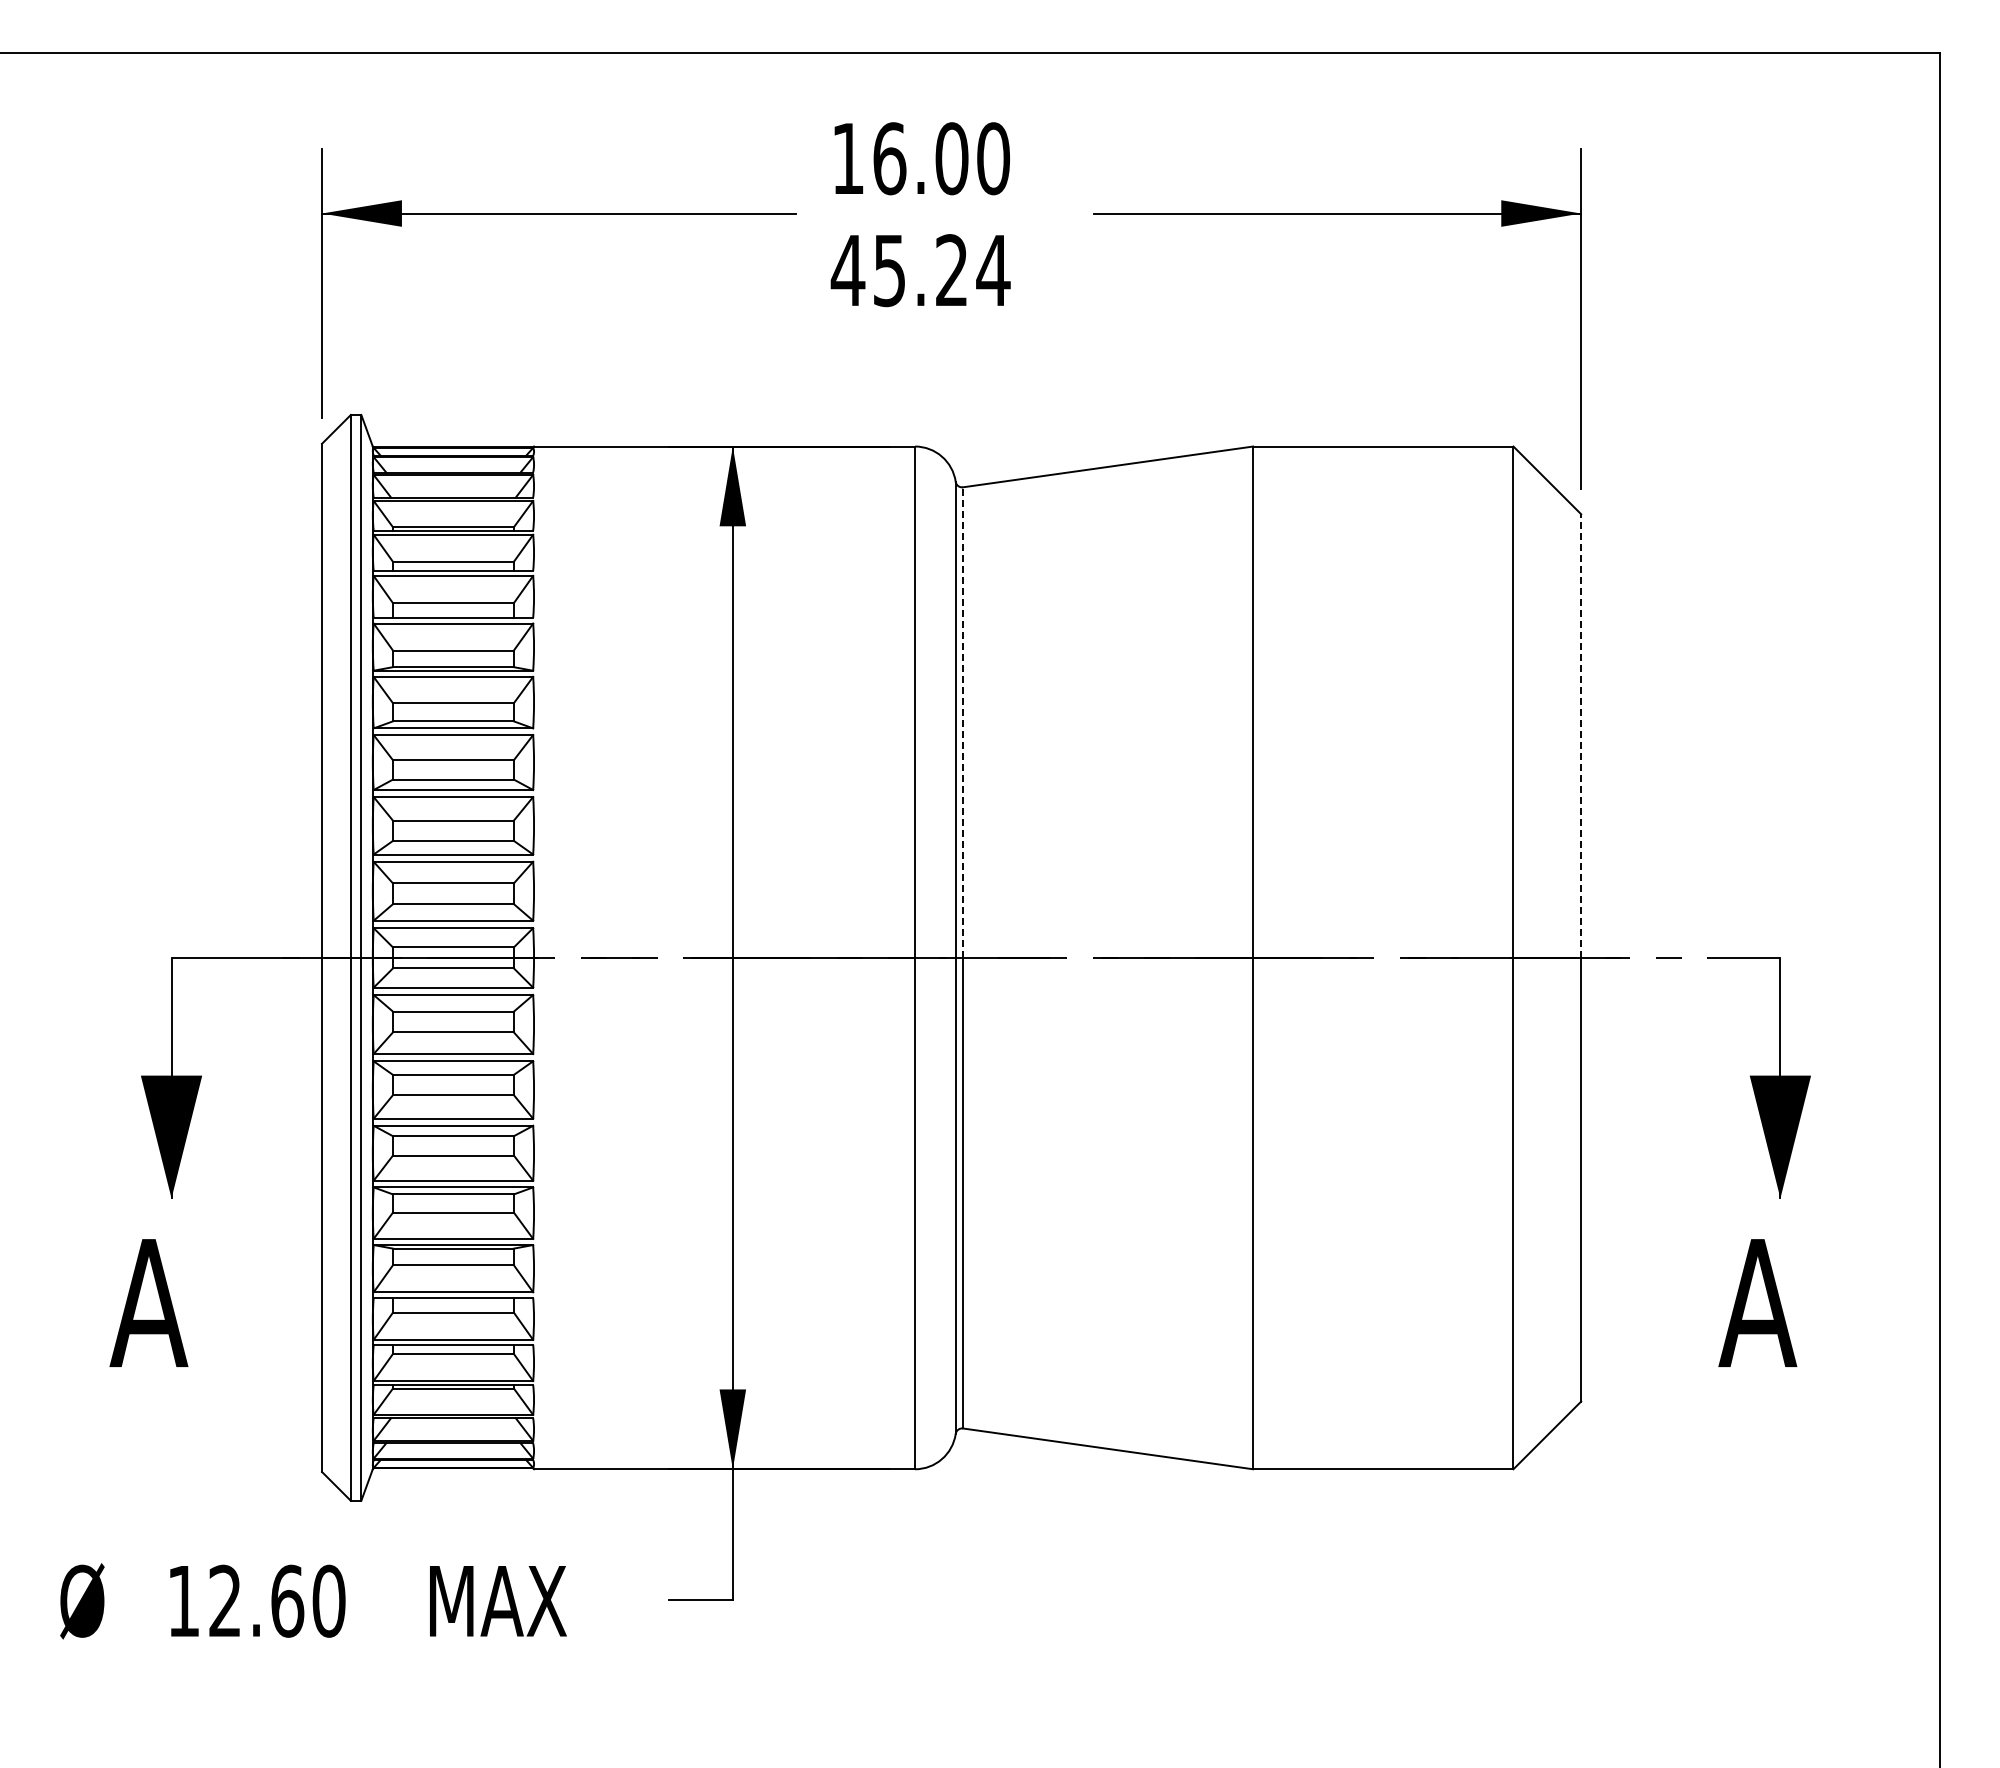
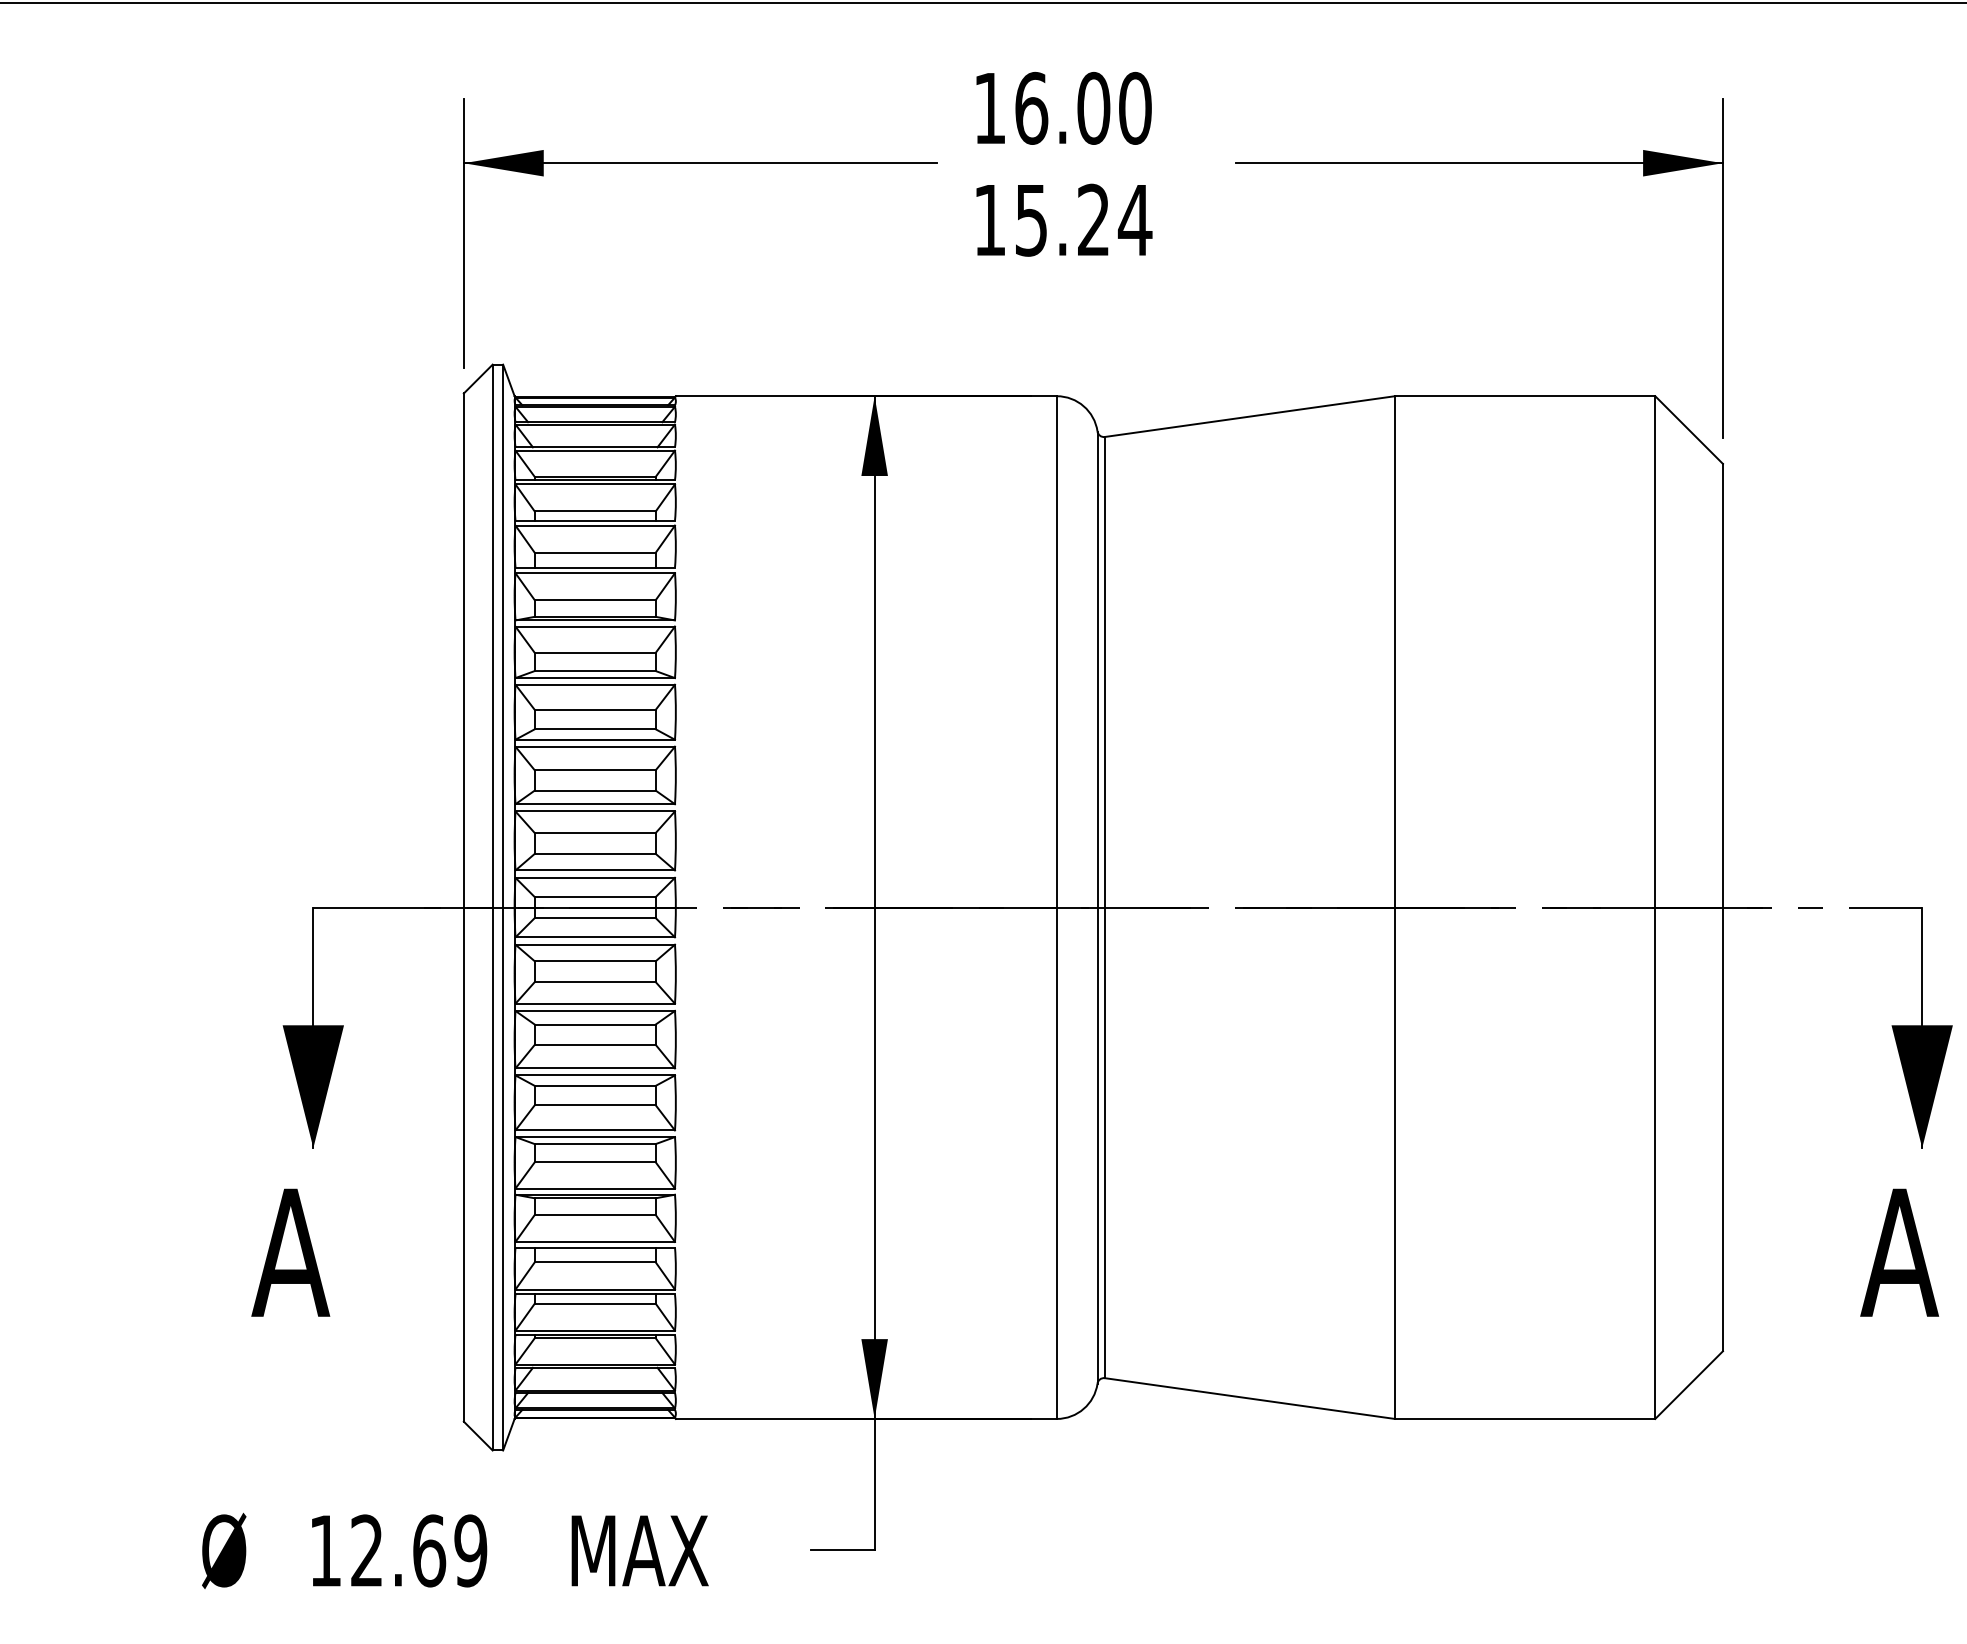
text: (847, 270) -> (989, 220), 45.24 -> 15.24
line: (963, 722) -> (1105, 672), dashed -> solid
line: (1581, 736) -> (1723, 686), dashed -> solid
text: (328, 1600) -> (470, 1550), 12.60 -> 12.69

